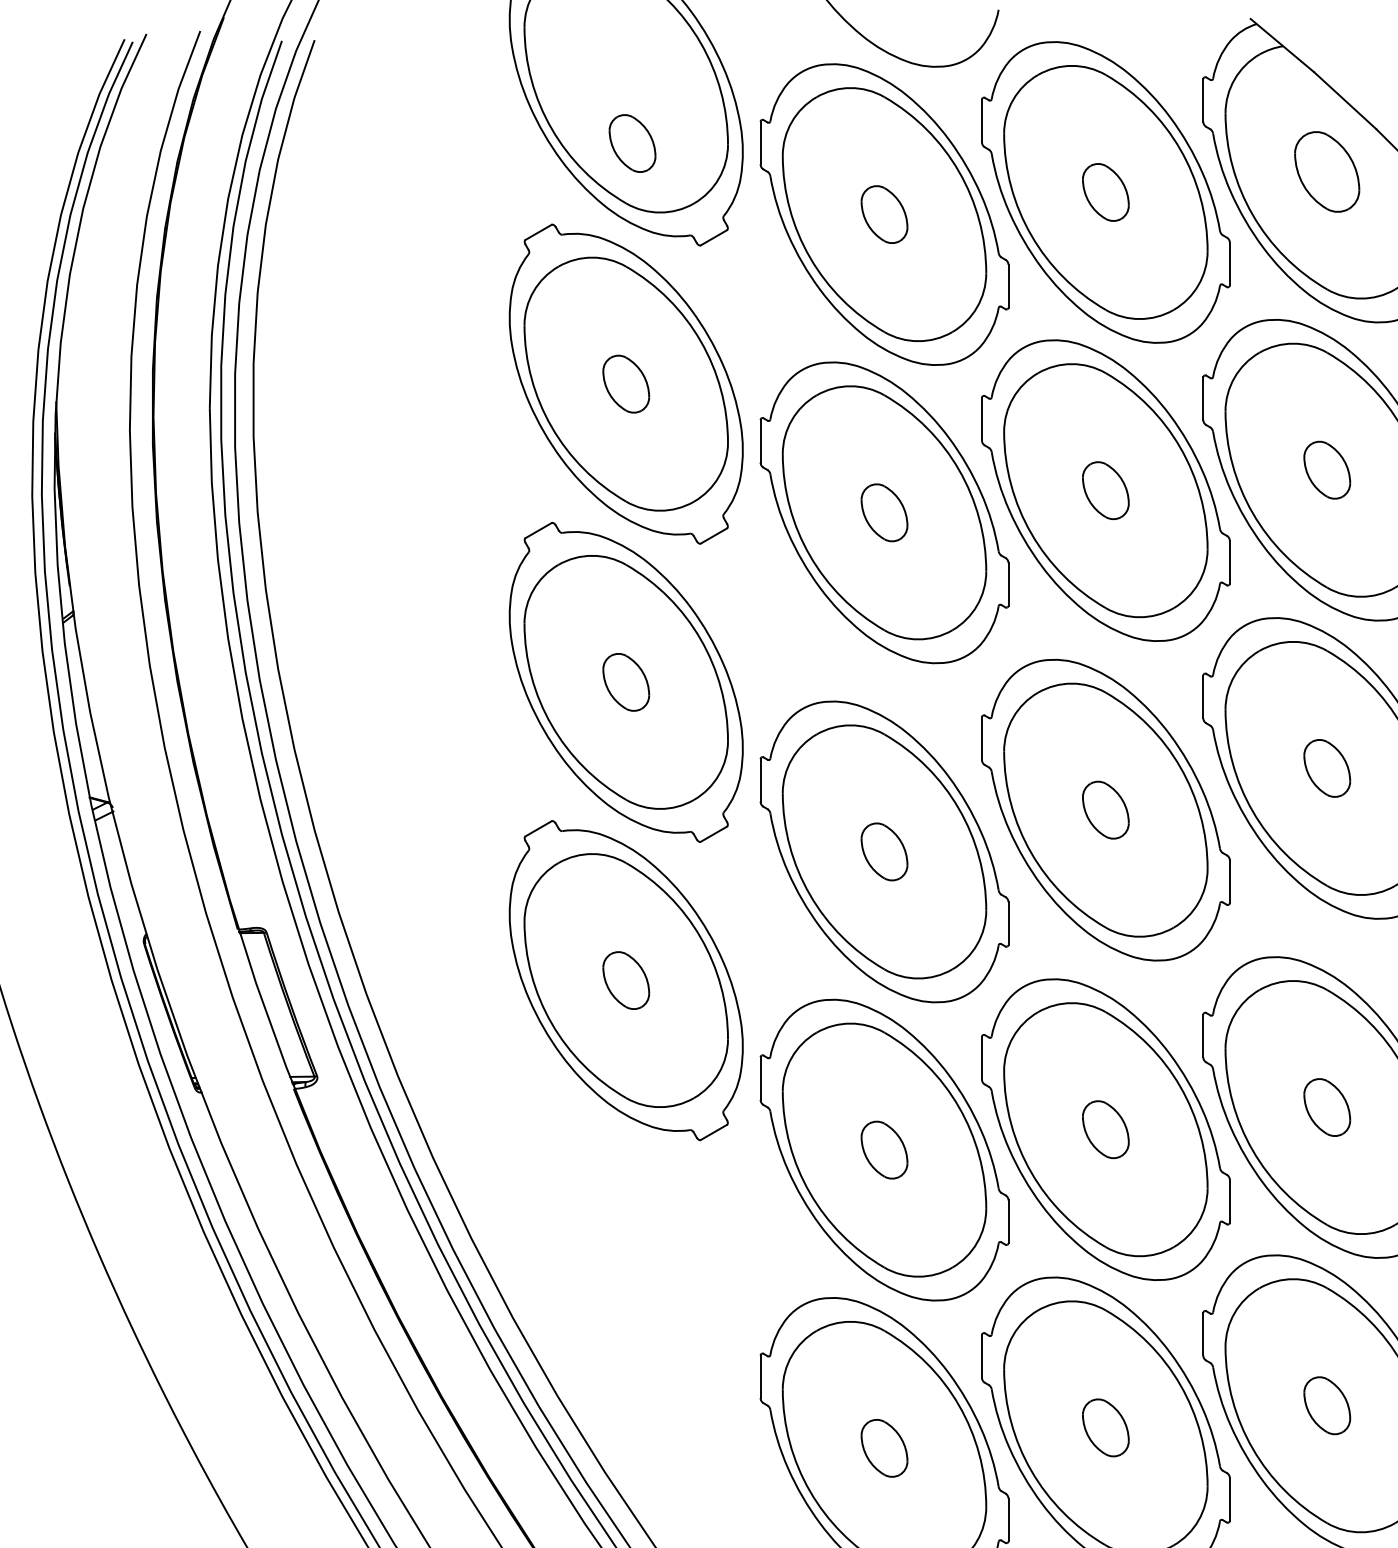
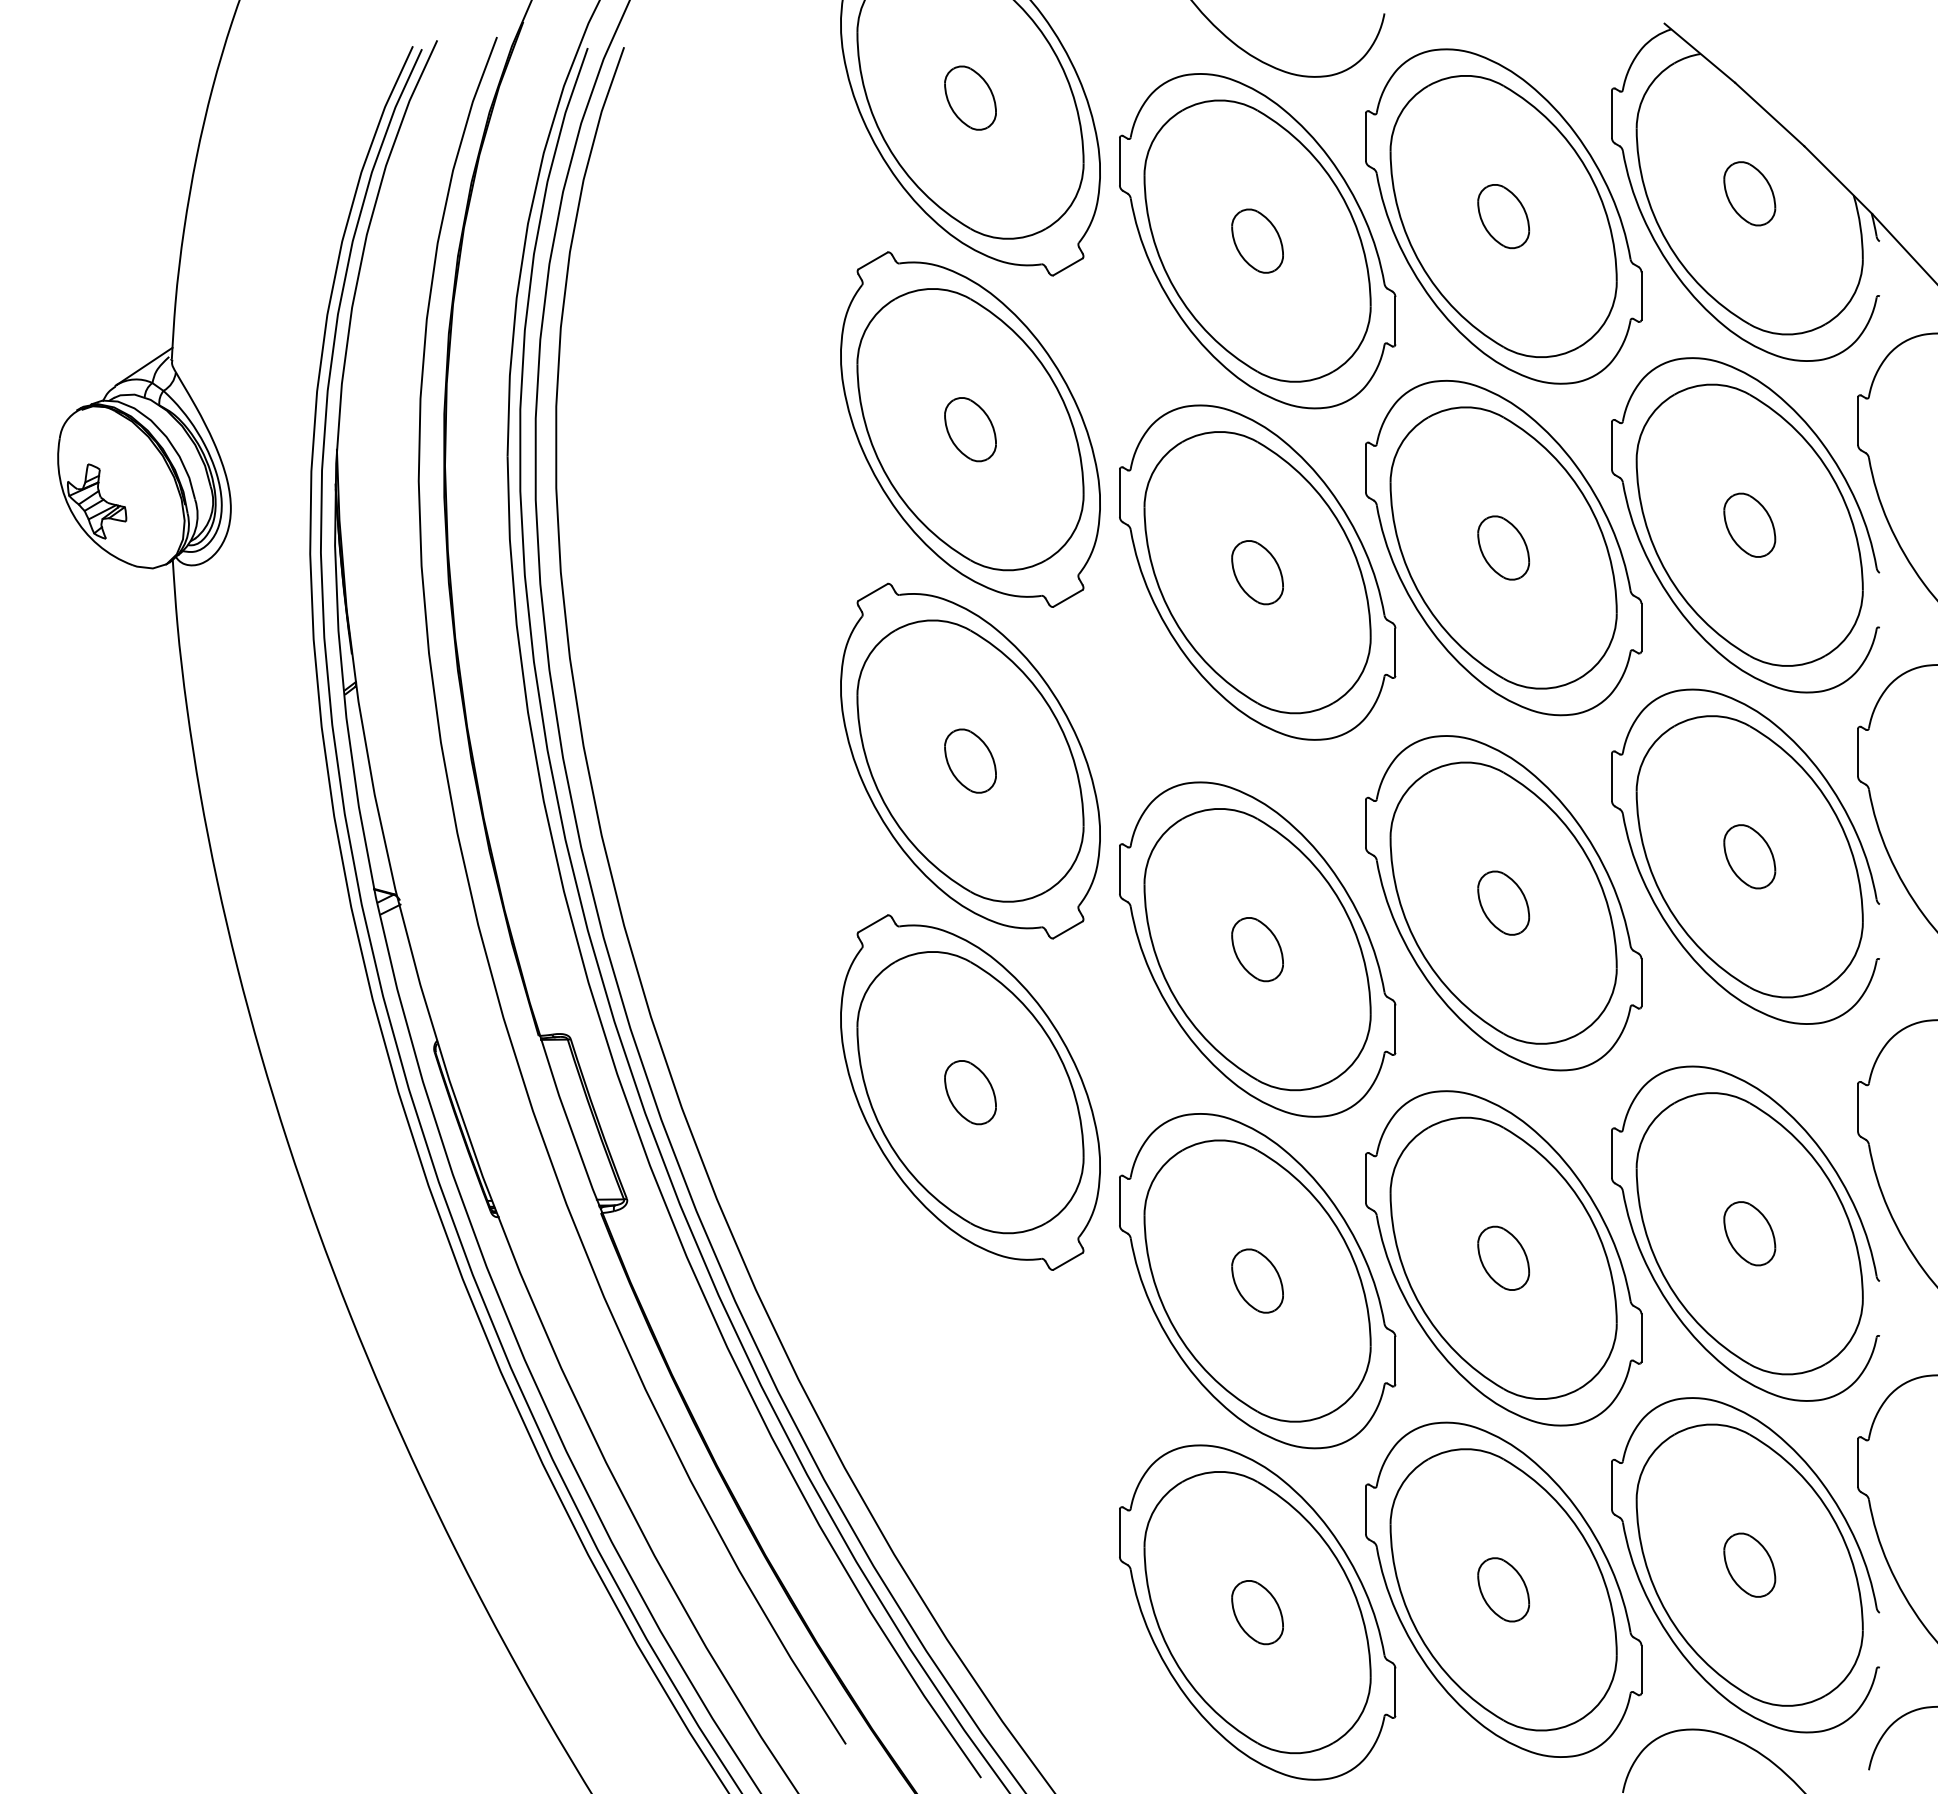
part: (632, 142) -> (970, 97), moved
part: (1327, 171) -> (1749, 193), size x0.71

